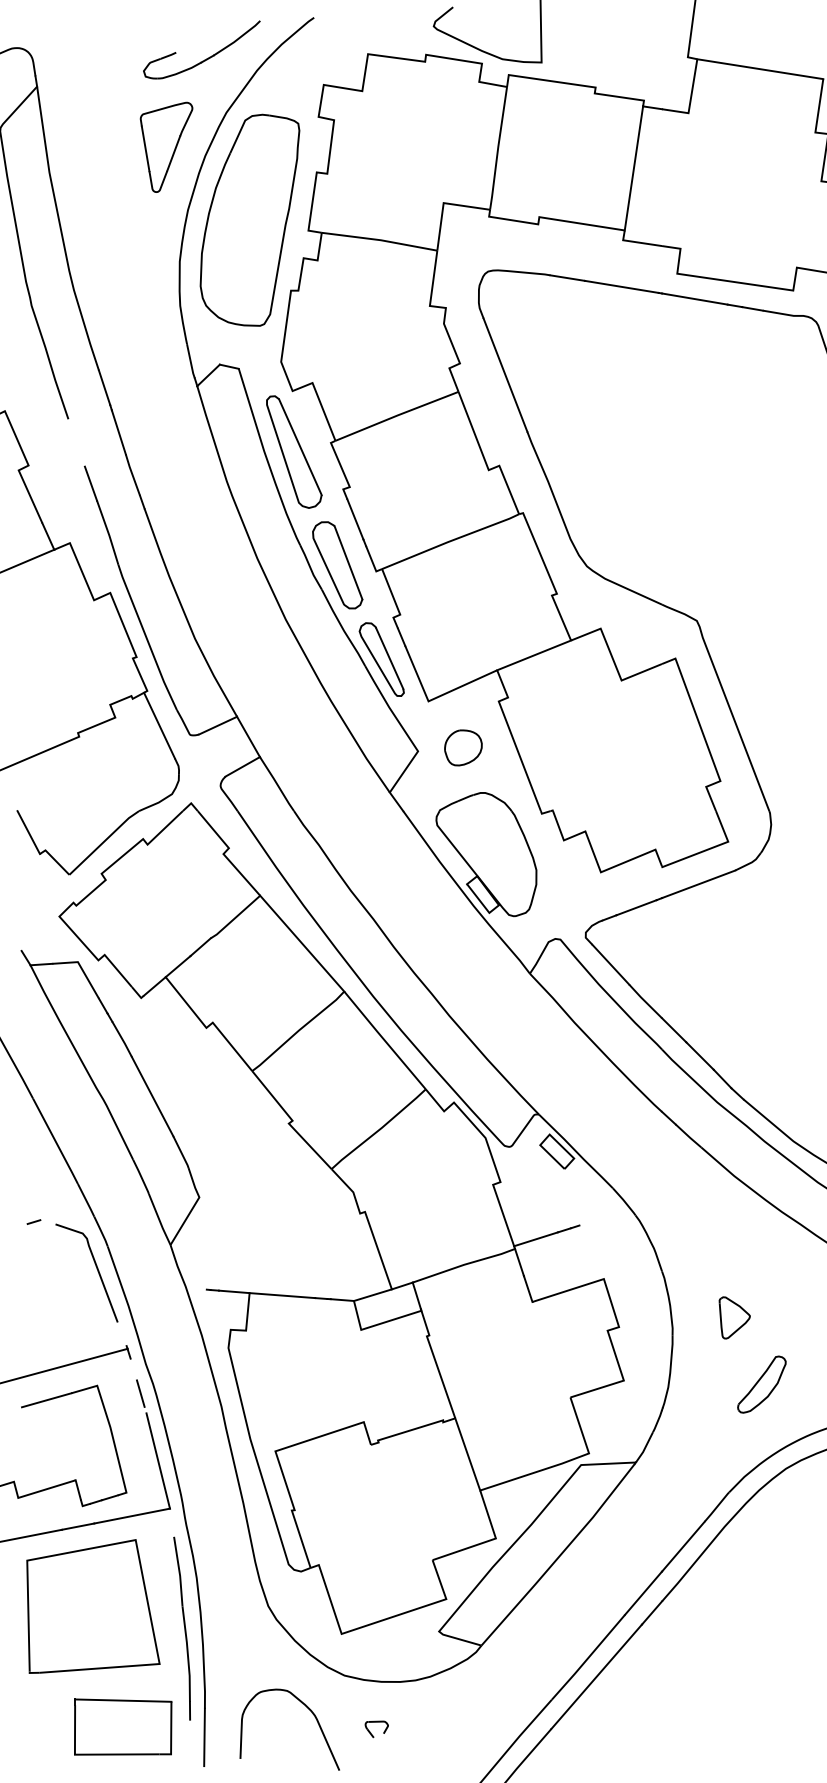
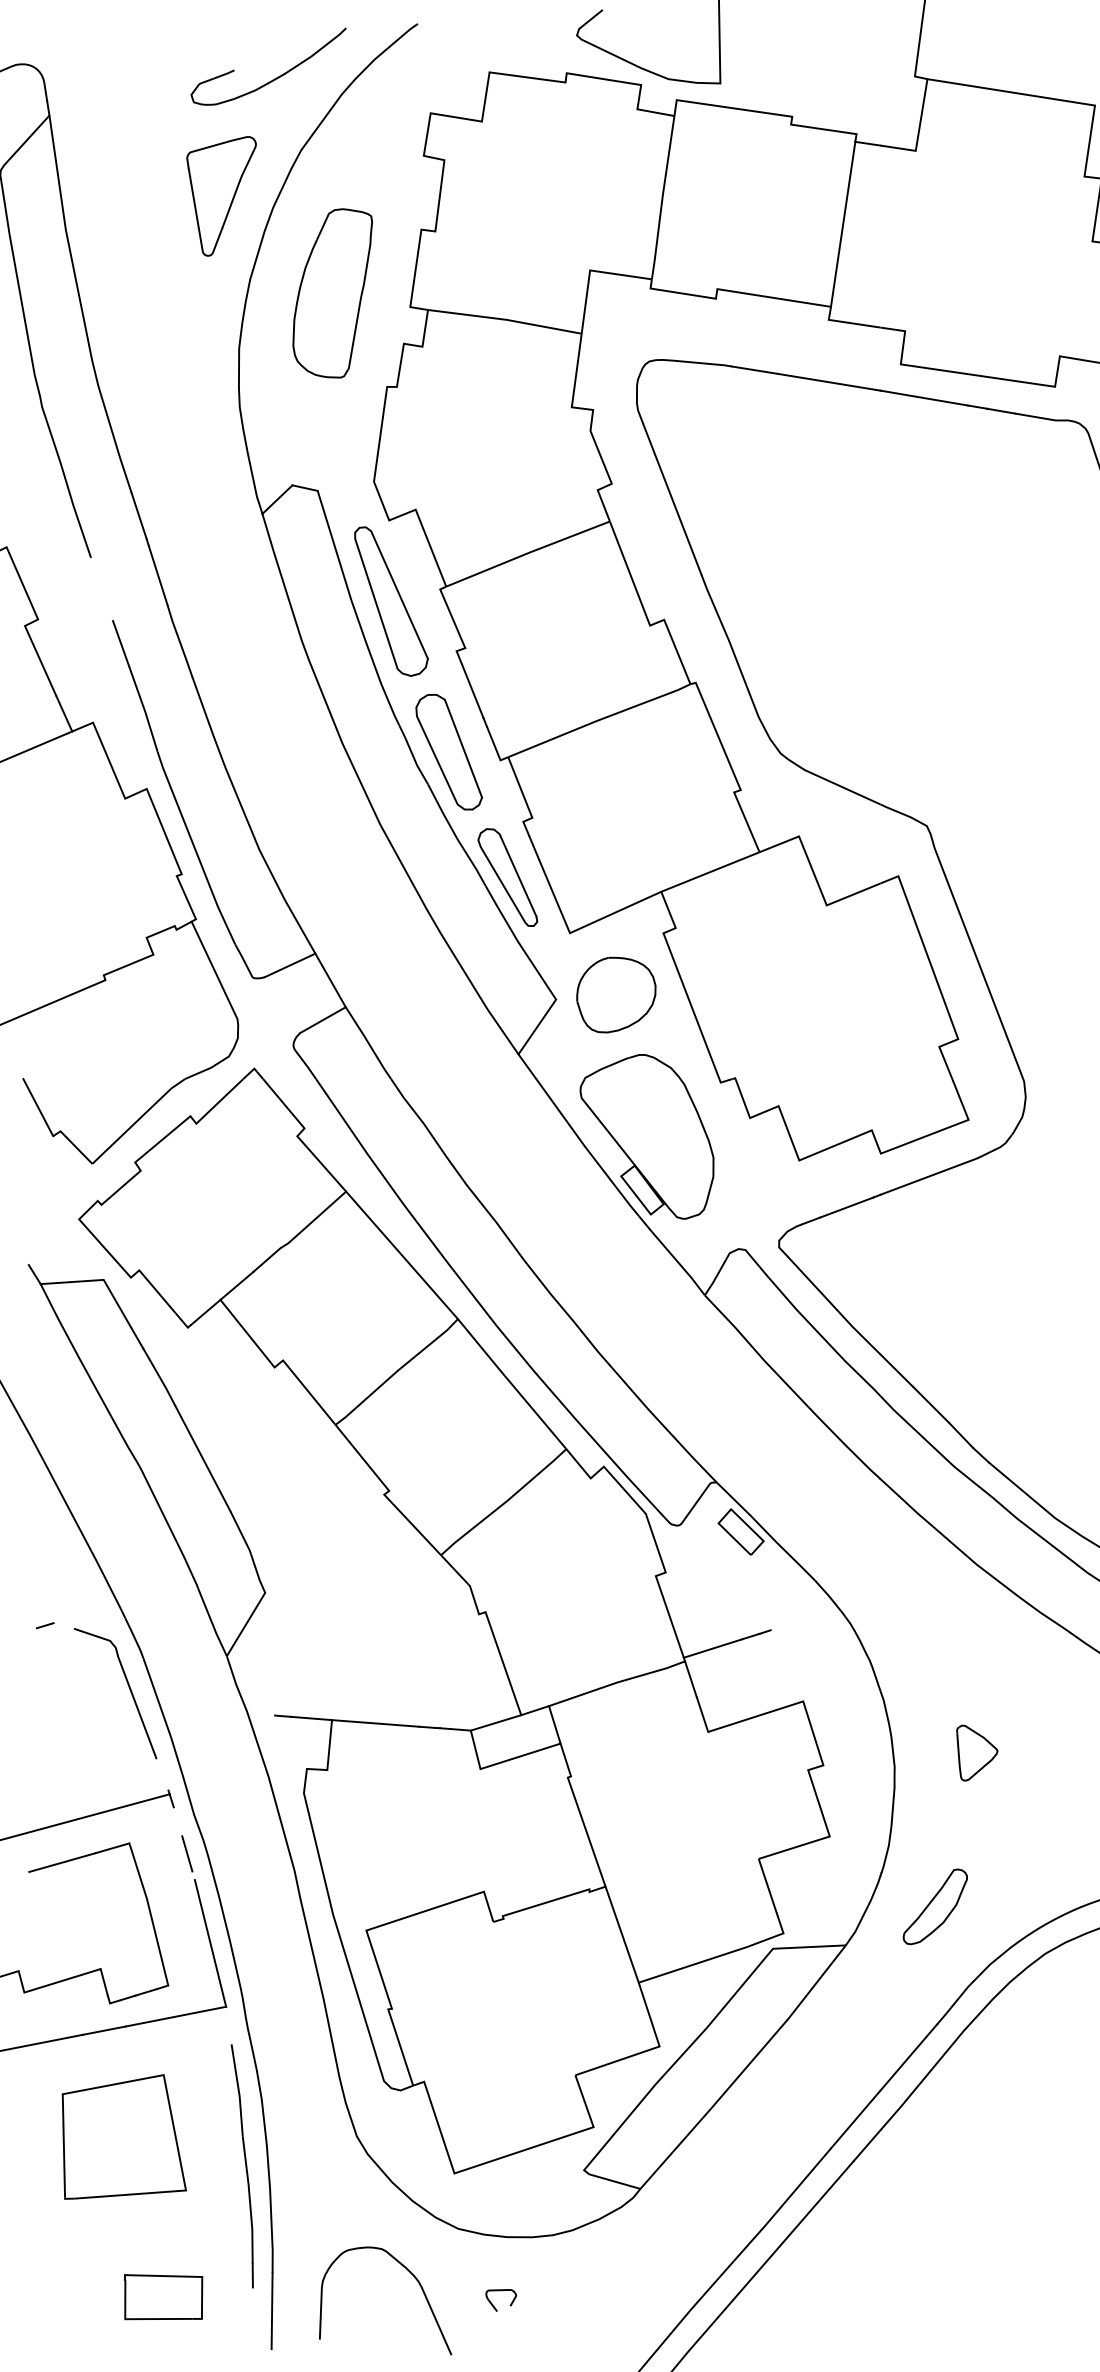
part: (249, 220) -> (332, 293), size x0.6
part: (463, 747) -> (616, 994), size x1.6
part: (761, 1384) -> (934, 1906), moved
part: (93, 1606) -> (124, 2136), size x0.7
part: (122, 1726) -> (163, 2296), size x0.6

